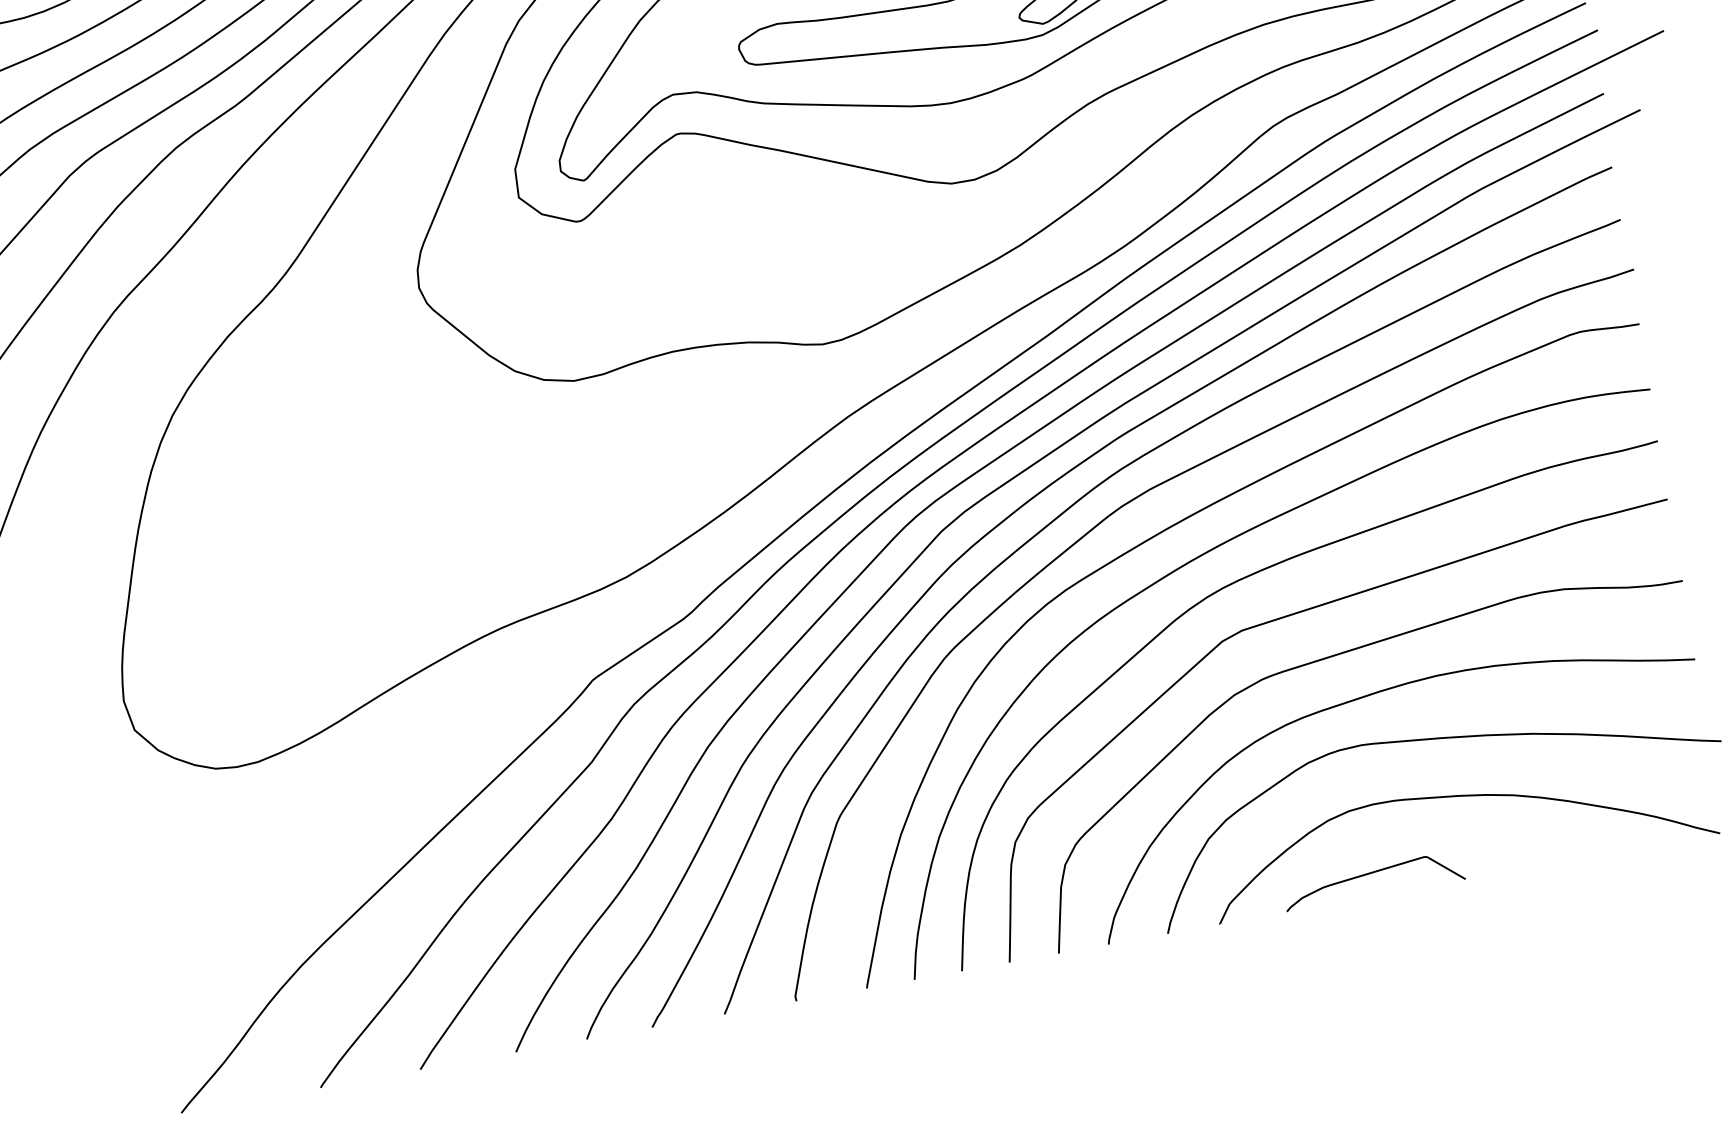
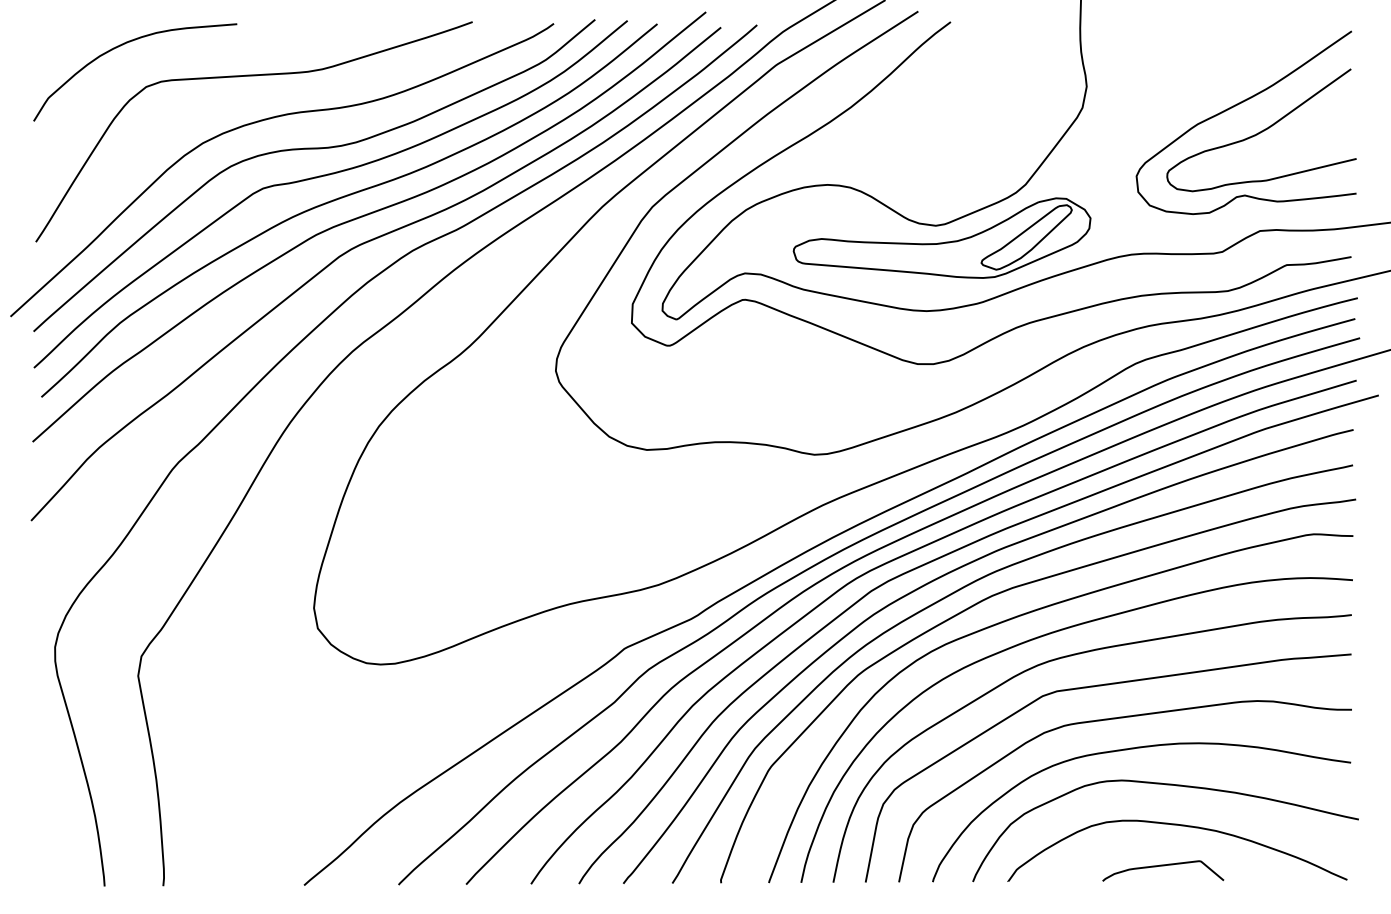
curve: (1372, 874) -> (1163, 866), moved

